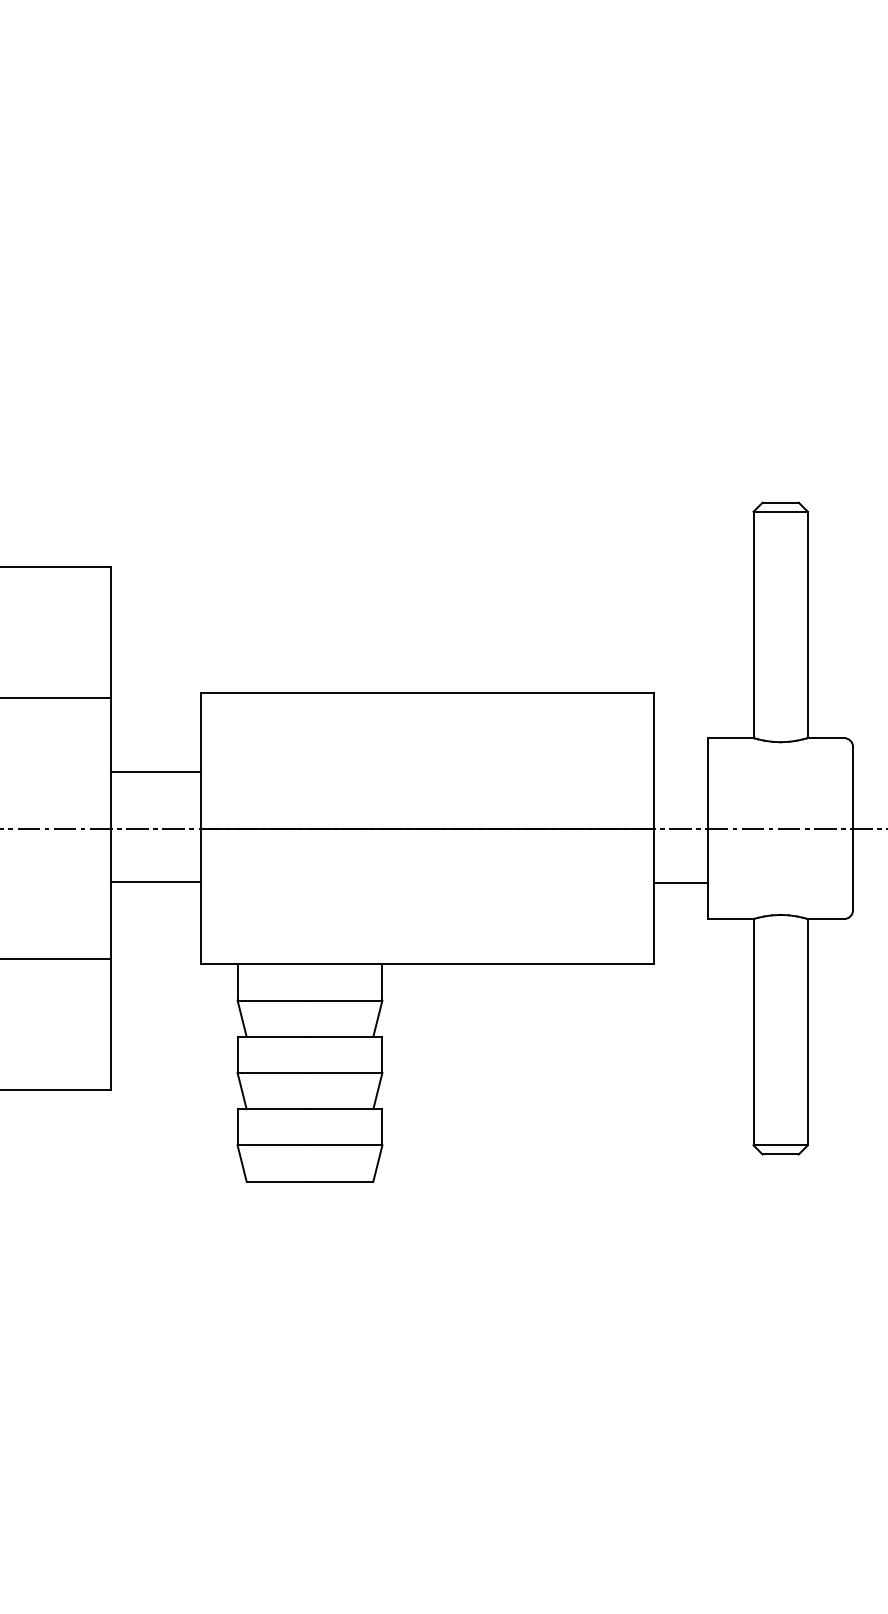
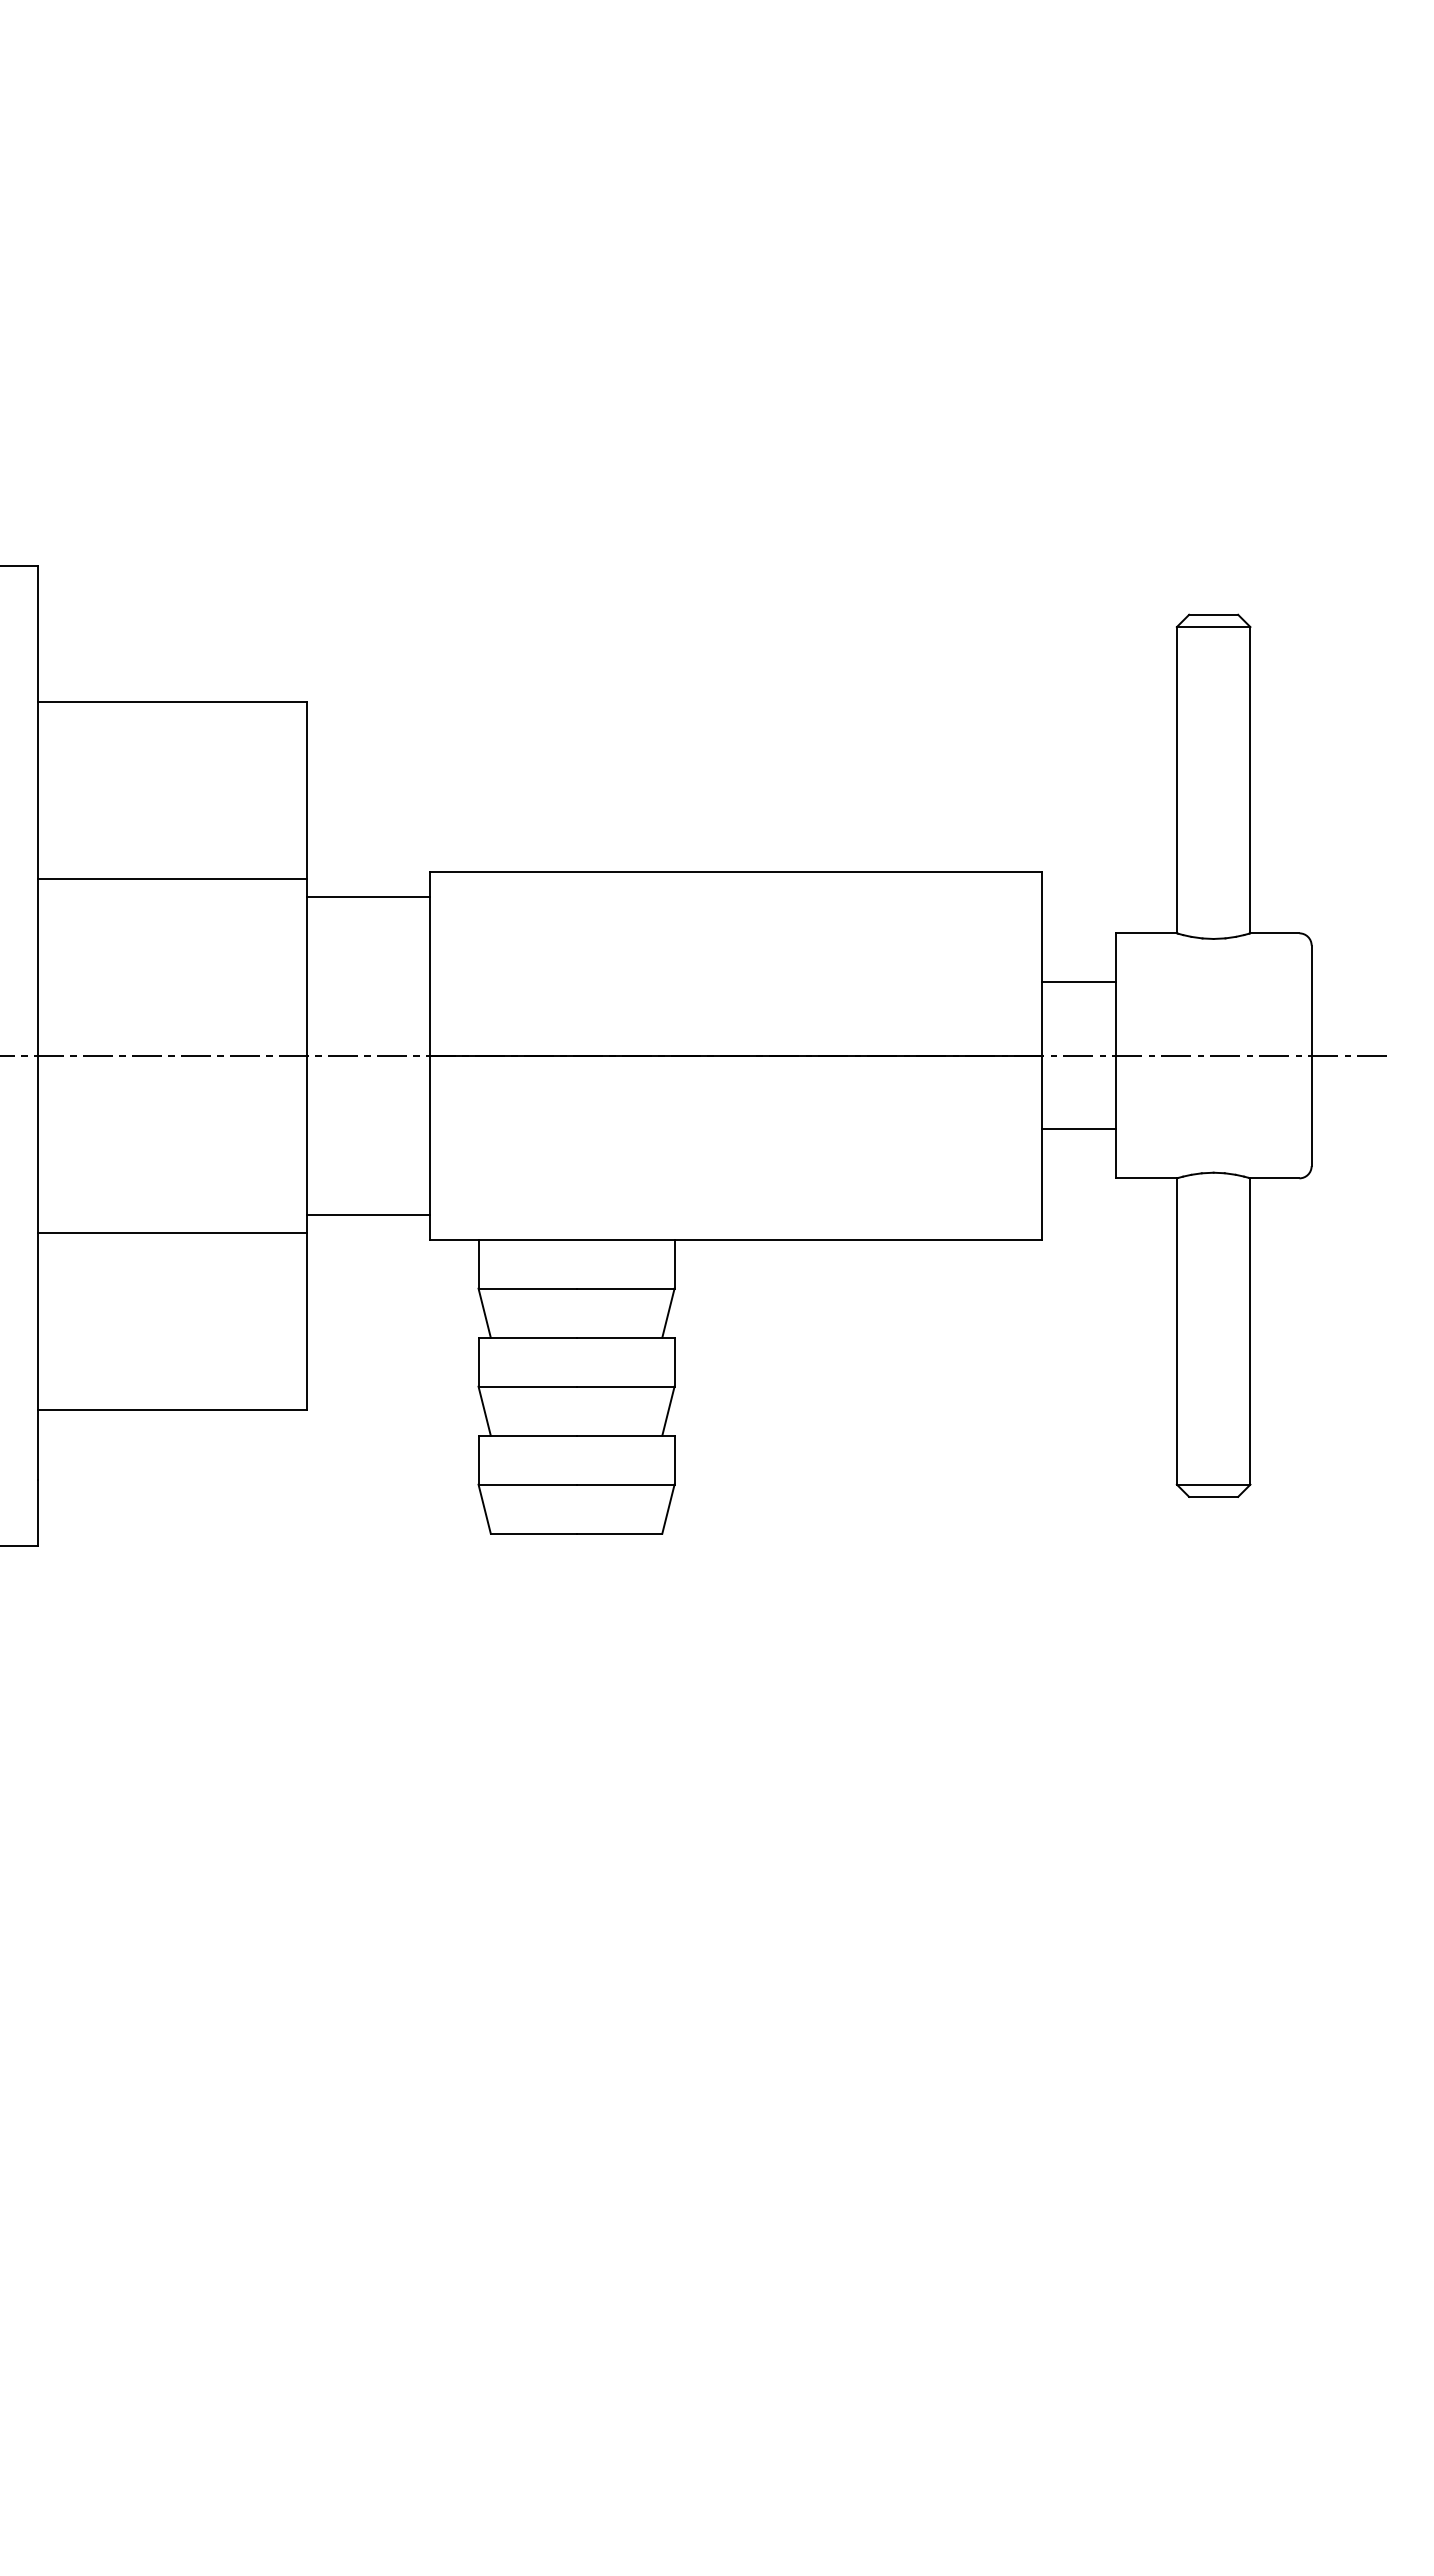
line: (156, 772) -> (368, 896), moved
line: (680, 774) -> (1078, 982), added
line: (156, 882) -> (368, 1215), moved

